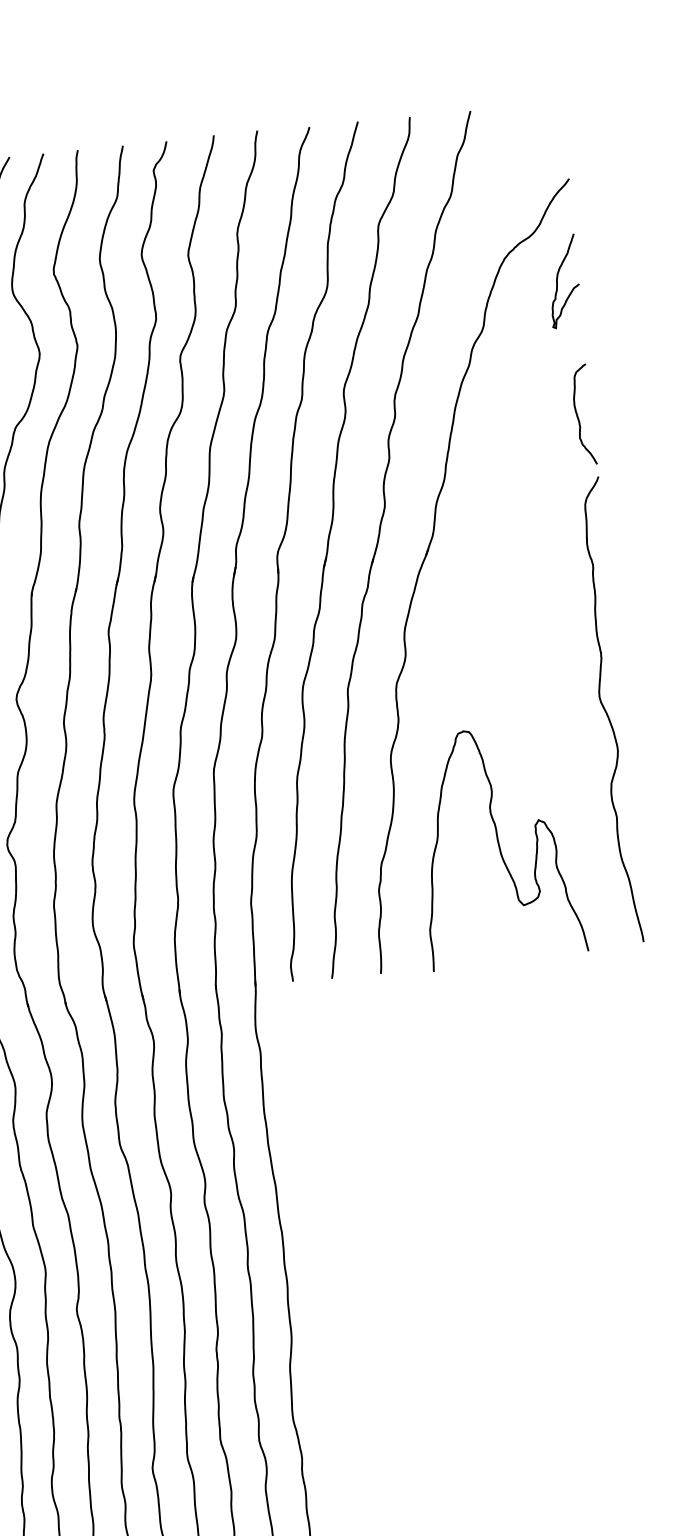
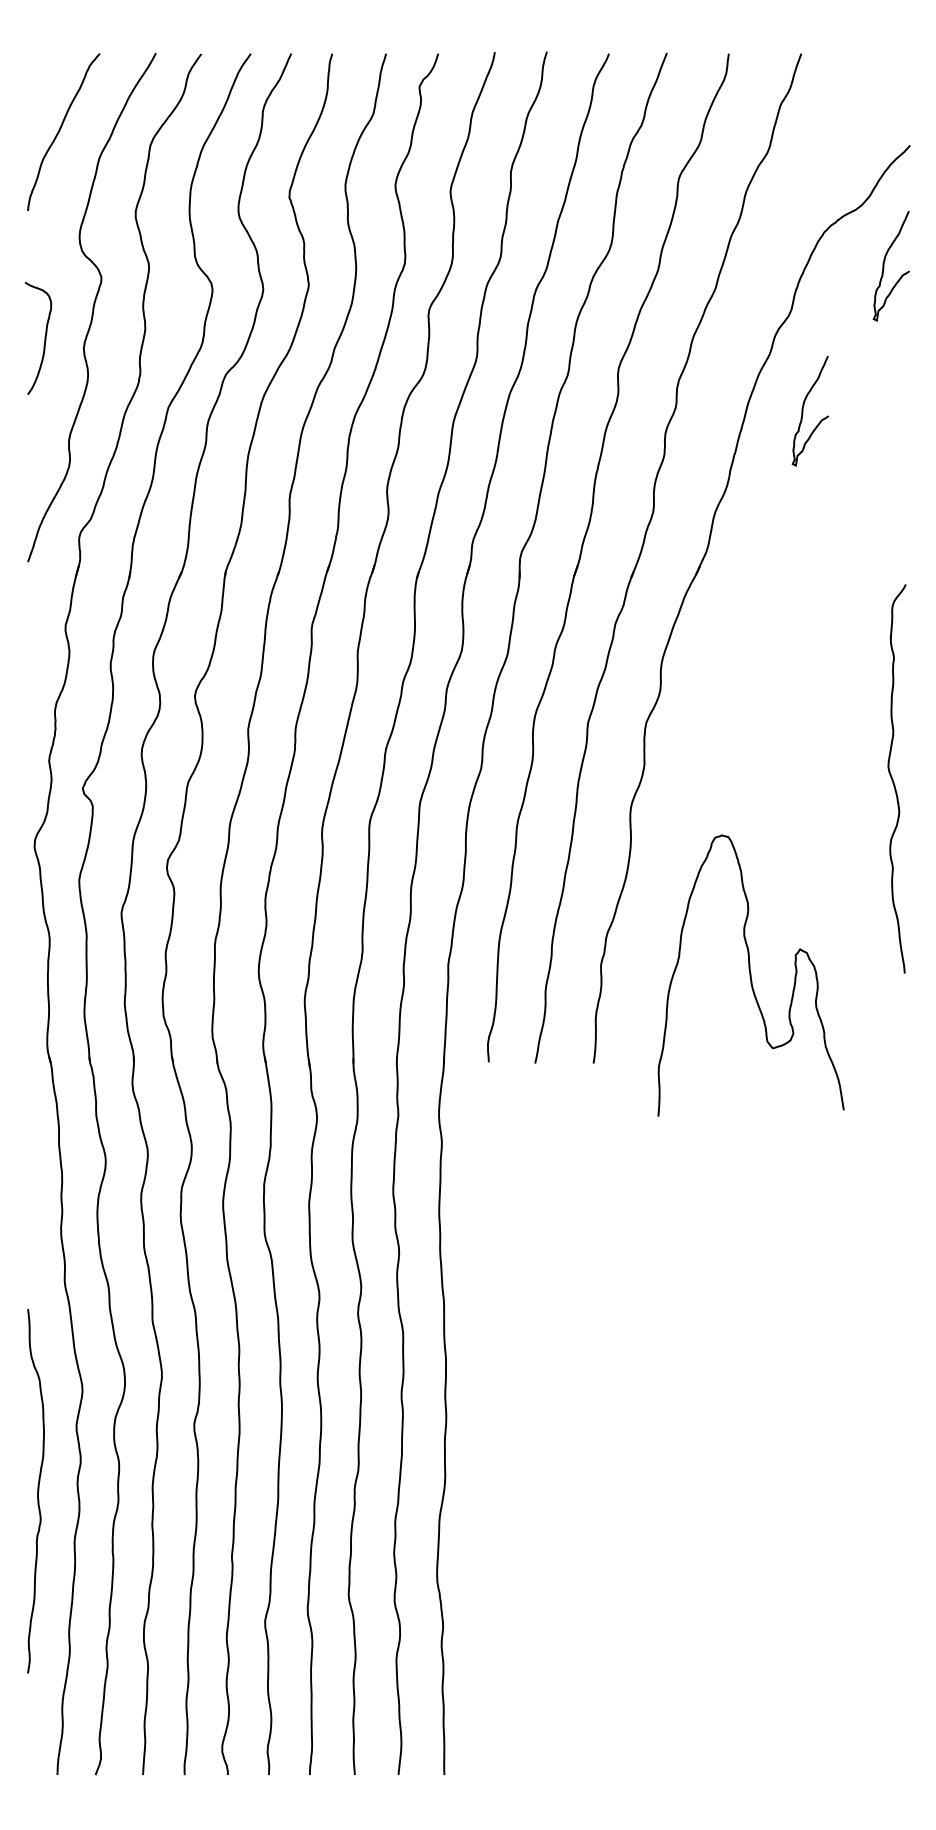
curve: (502, 409) -> (803, 410), added
curve: (579, 417) -> (893, 429), removed
part: (610, 709) -> (896, 778), size x0.7
curve: (499, 846) -> (750, 975), moved

